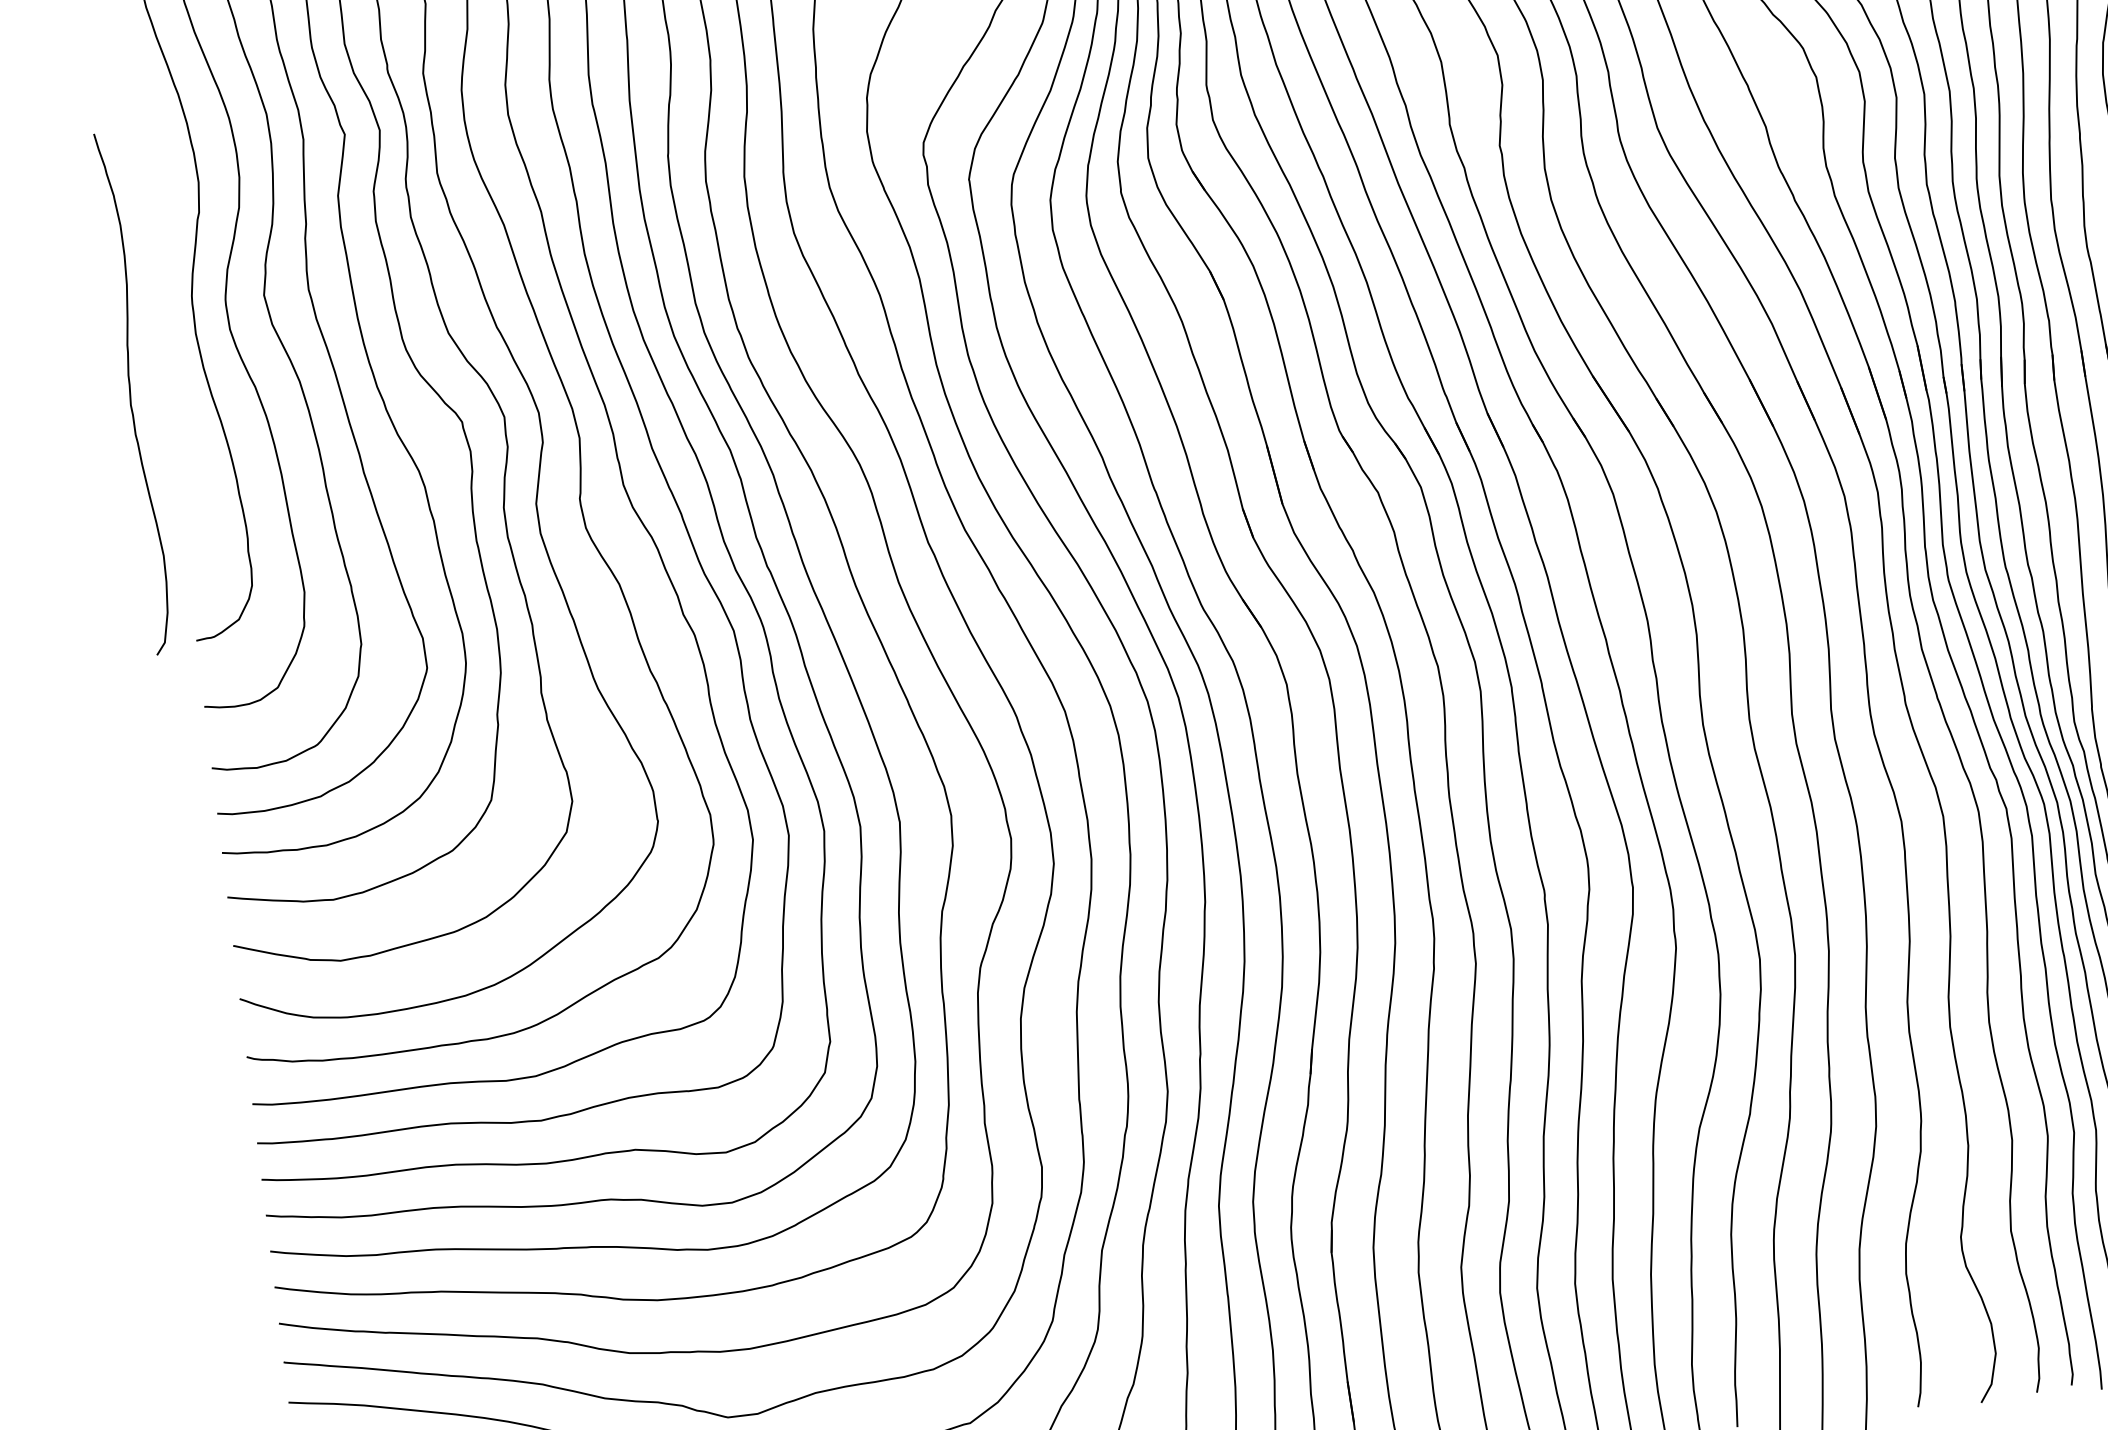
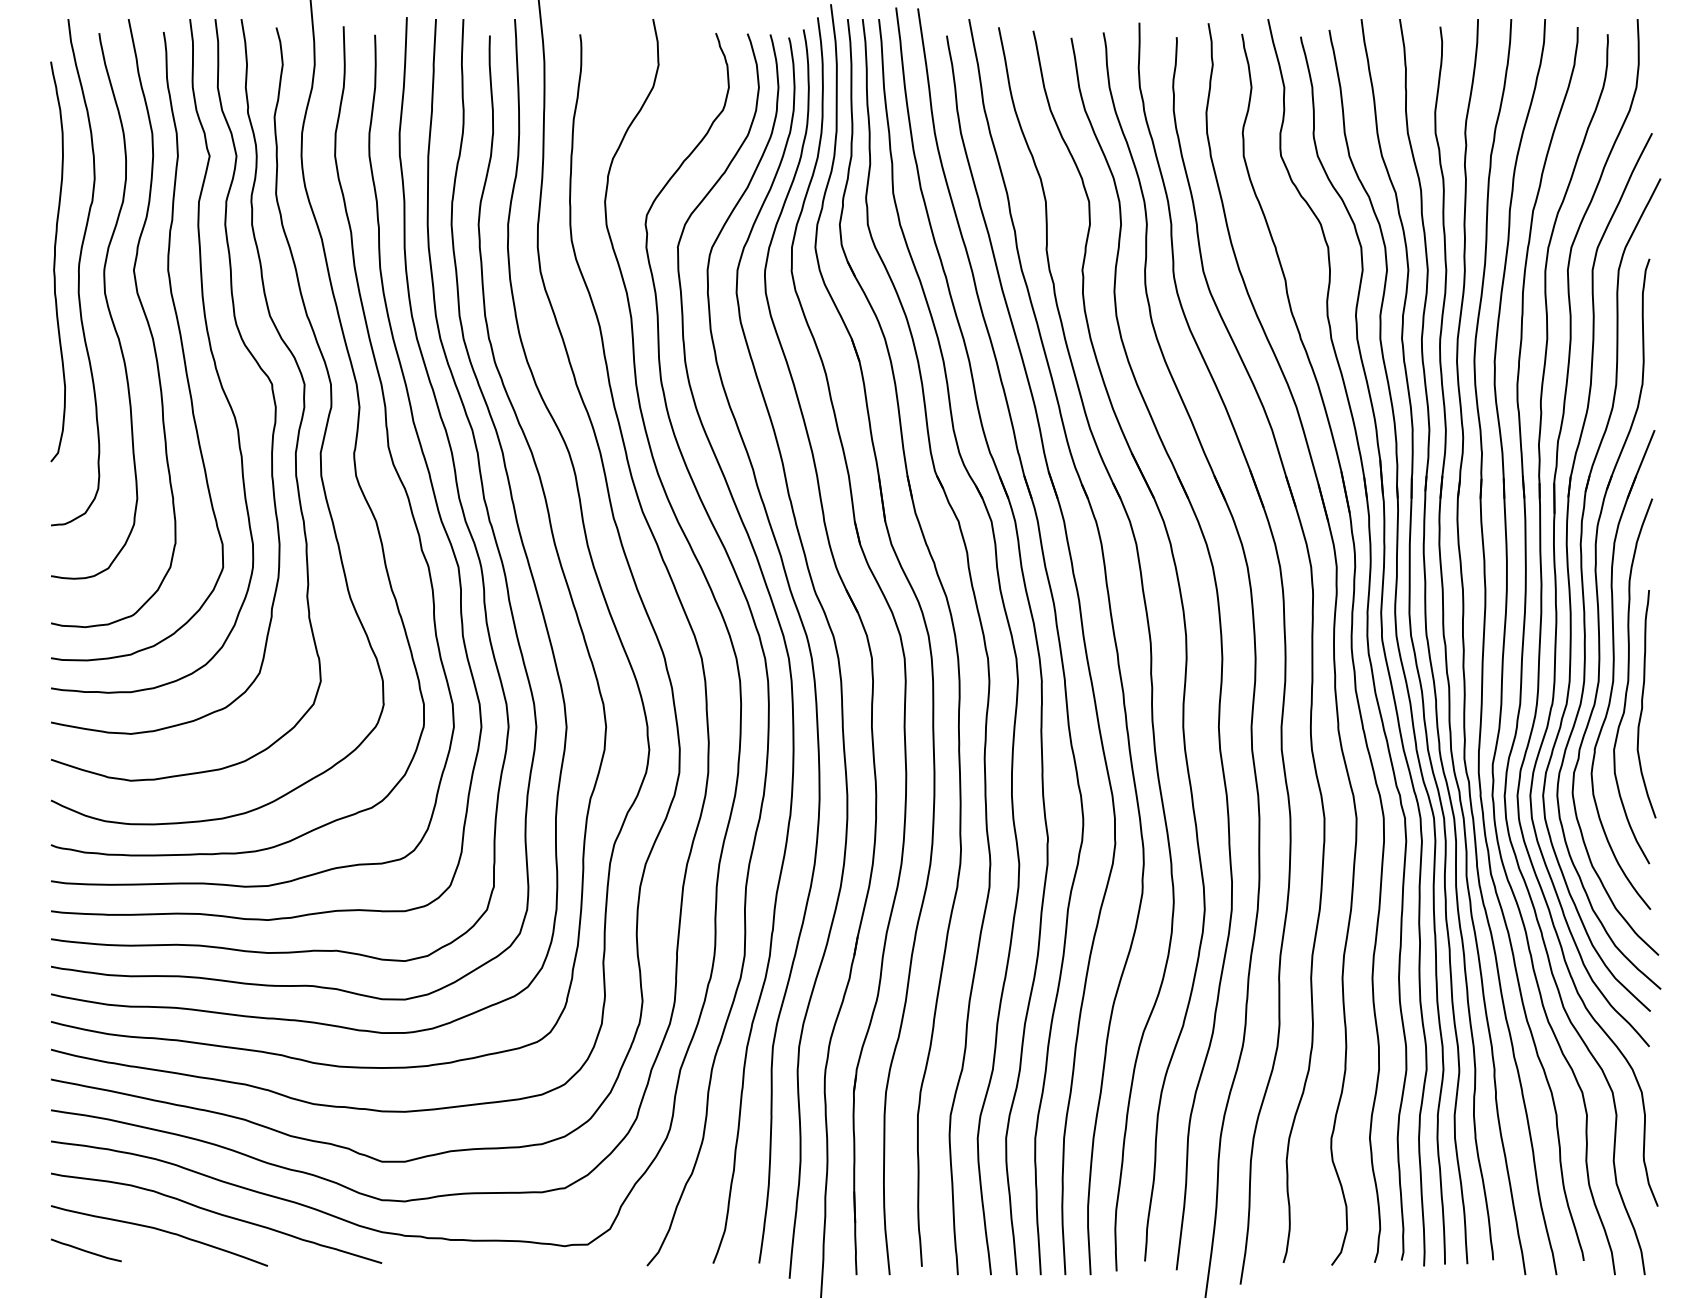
curve: (131, 393) -> (55, 261), moved

